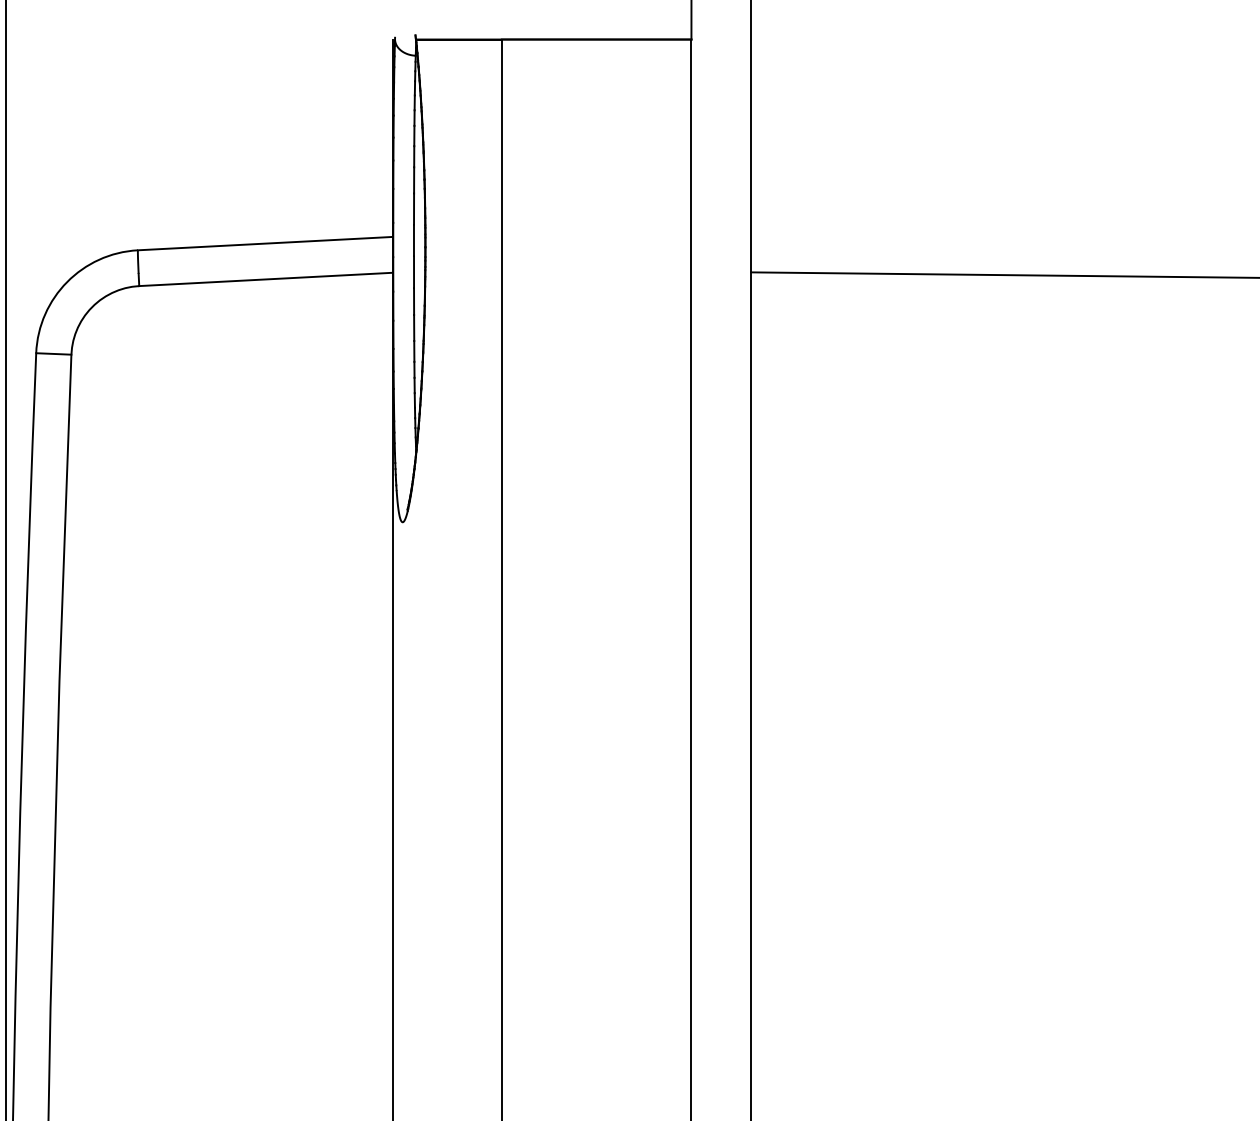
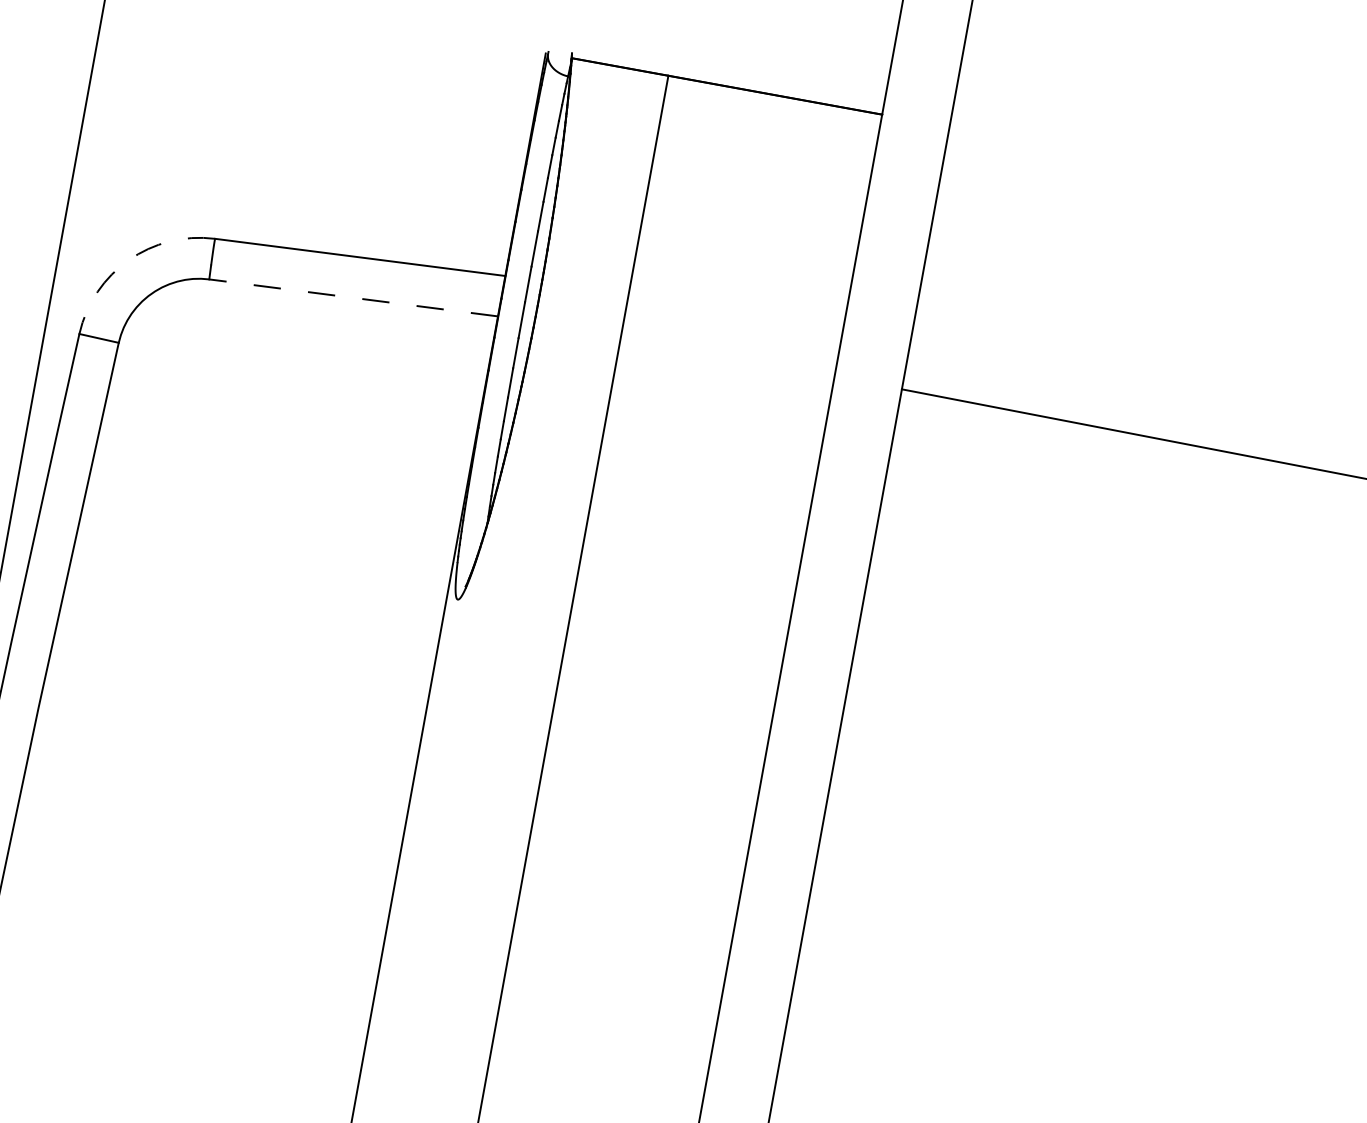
line: (265, 279) -> (352, 297), solid -> dashed
arc: (67, 282) -> (129, 260), solid -> dashed

